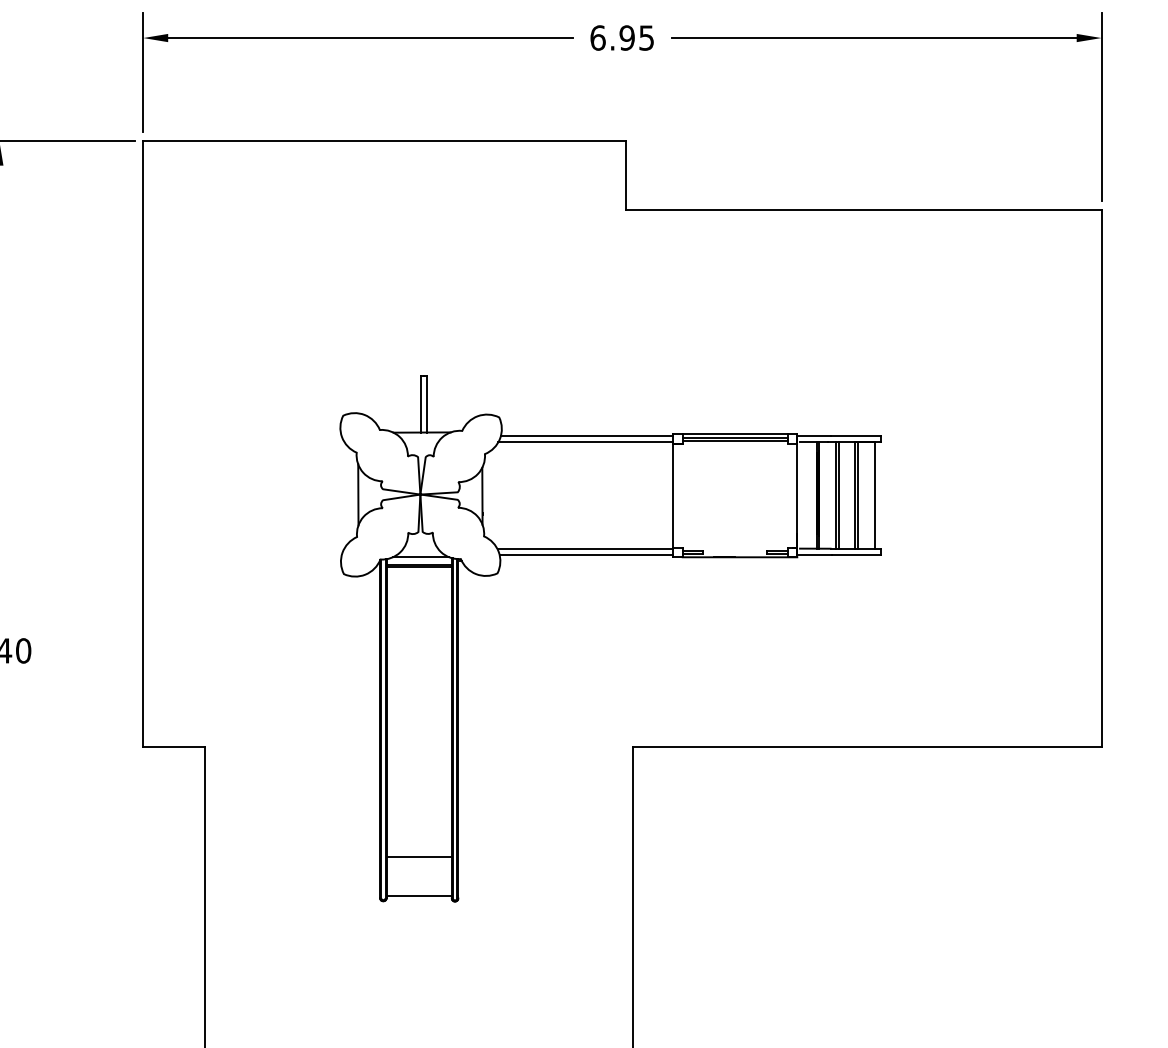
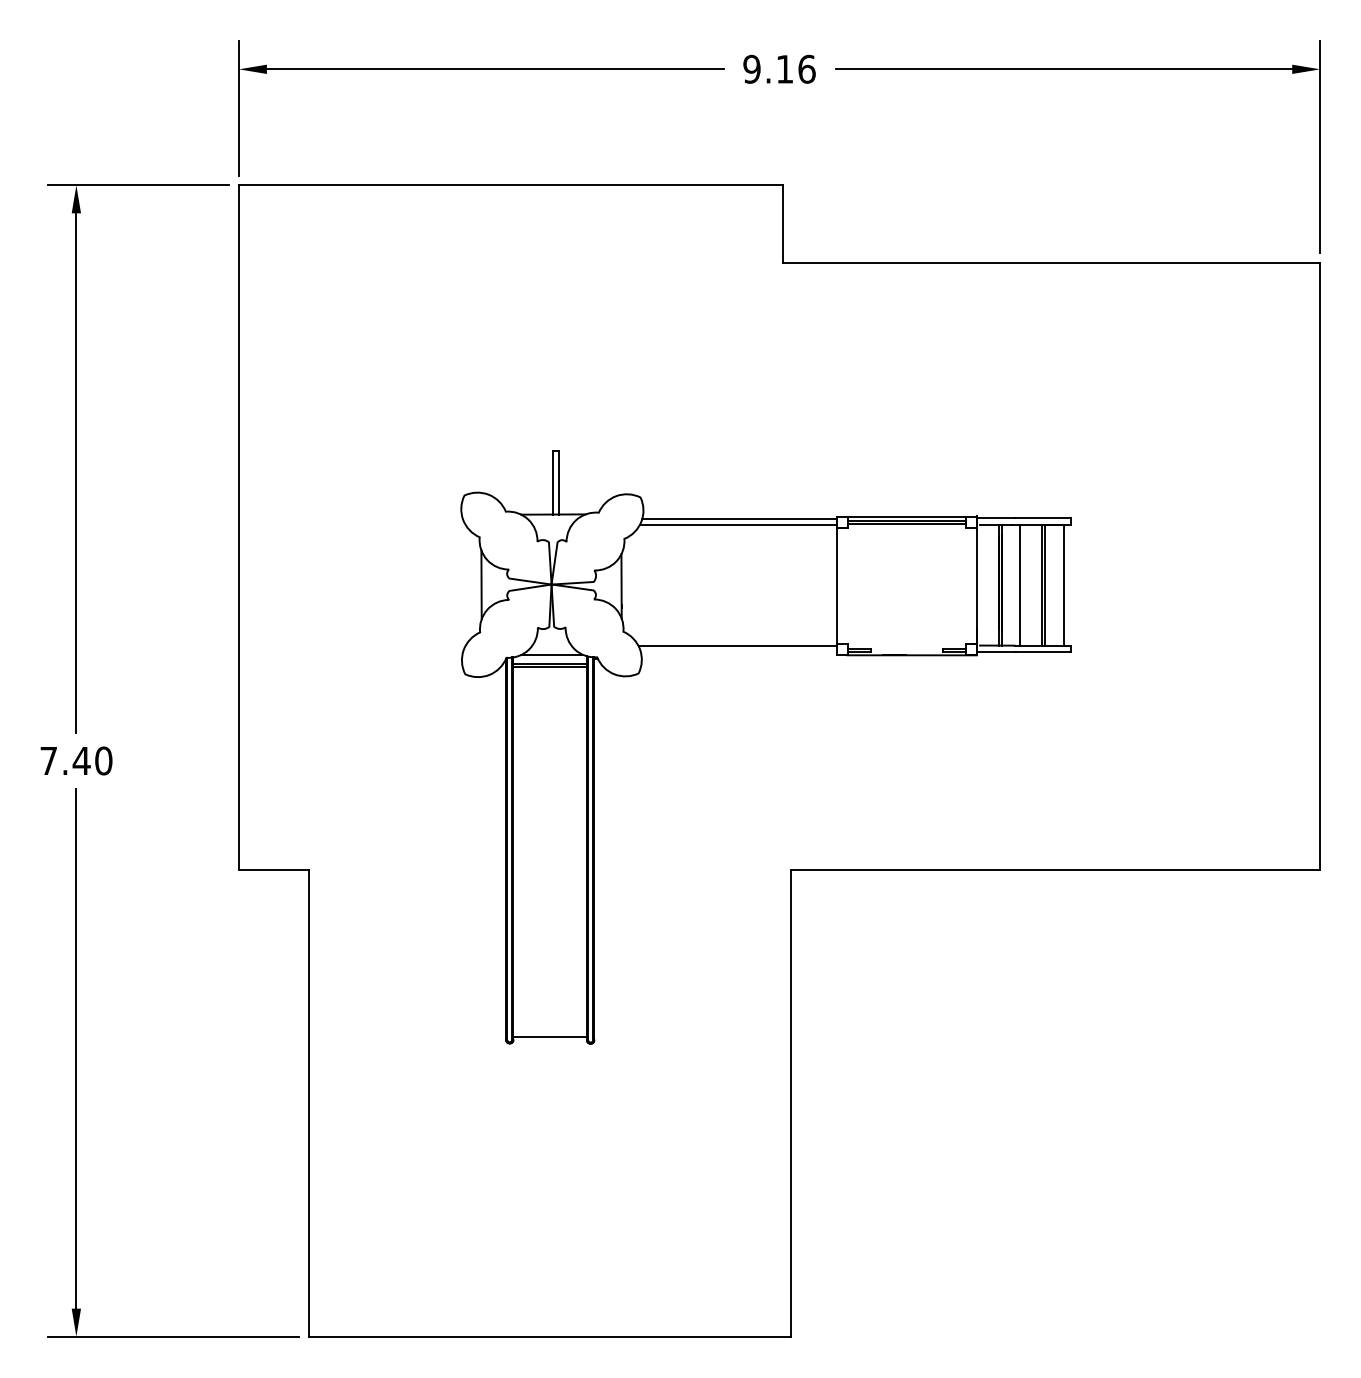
text: (622, 37) -> (779, 68), 6.95 -> 9.16
line: (838, 494) -> (1023, 584), removed
line: (586, 554) -> (738, 652), removed
line: (419, 856) -> (550, 993), removed

